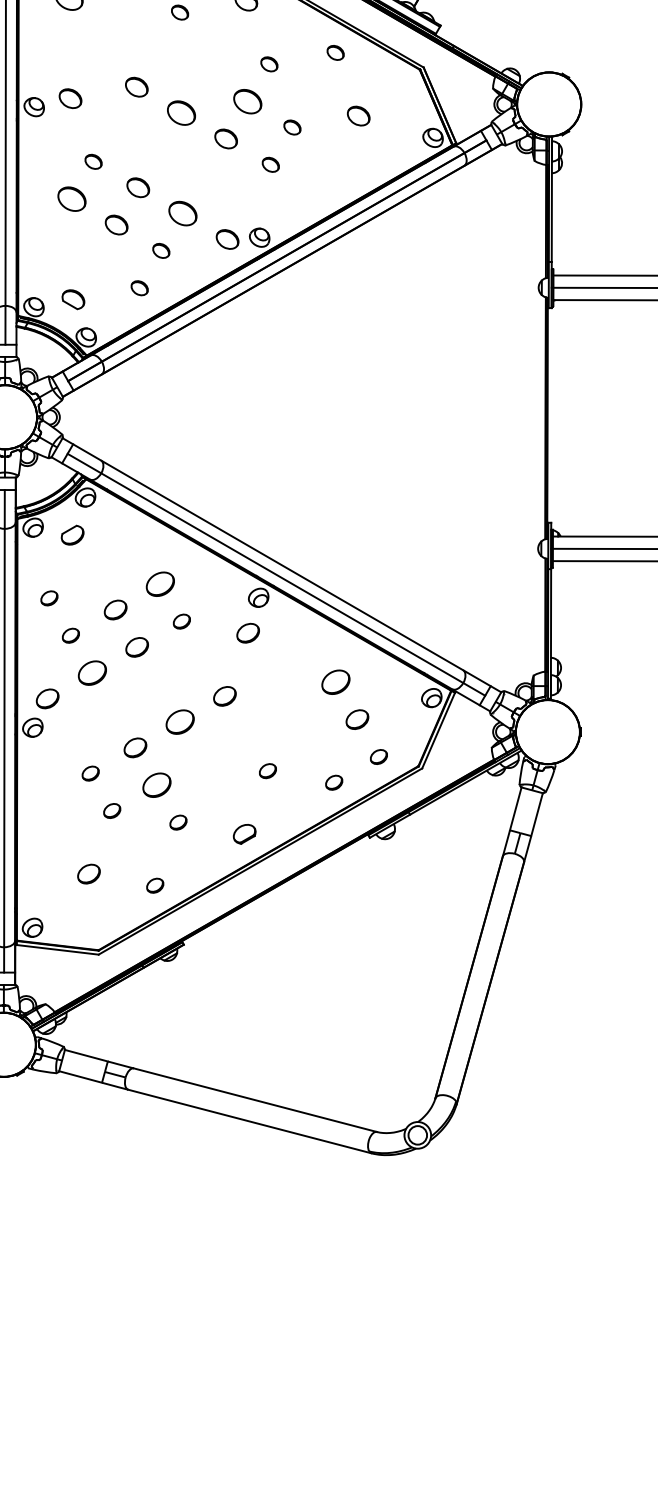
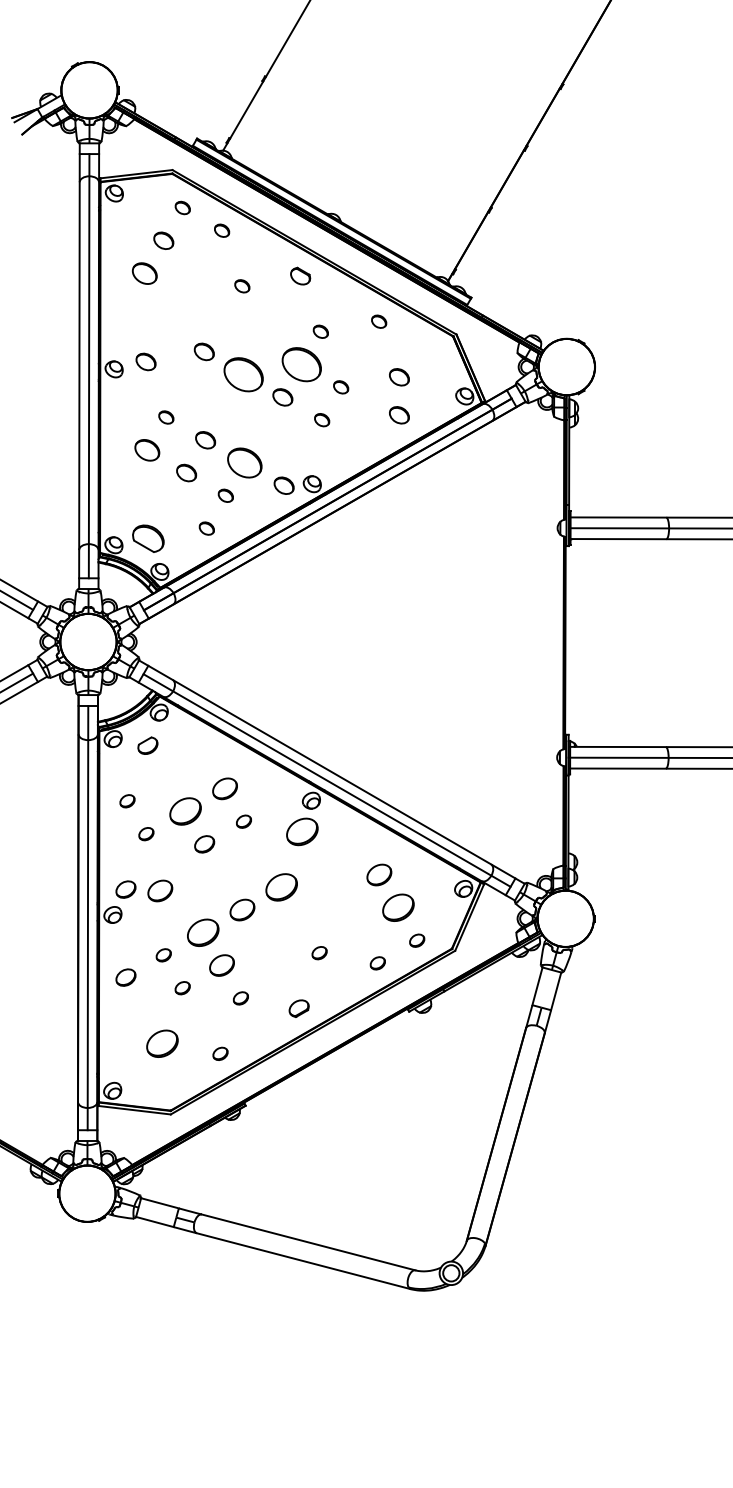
part: (247, 101) -> (301, 364), size x1.6
part: (181, 112) -> (243, 374), size x1.6
part: (358, 159) -> (399, 415), added
part: (182, 213) -> (244, 462), size x1.4
part: (73, 299) -> (148, 538), size x1.6
part: (115, 610) -> (185, 811), size x1.6
part: (247, 632) -> (301, 831), size x1.6
part: (92, 672) -> (160, 890), moved
part: (224, 696) -> (281, 887), size x1.6
part: (356, 719) -> (397, 907), size x1.6
part: (134, 747) -> (202, 932), size x1.6
part: (47, 798) -> (125, 977), added
part: (88, 873) -> (161, 1043), size x1.6

